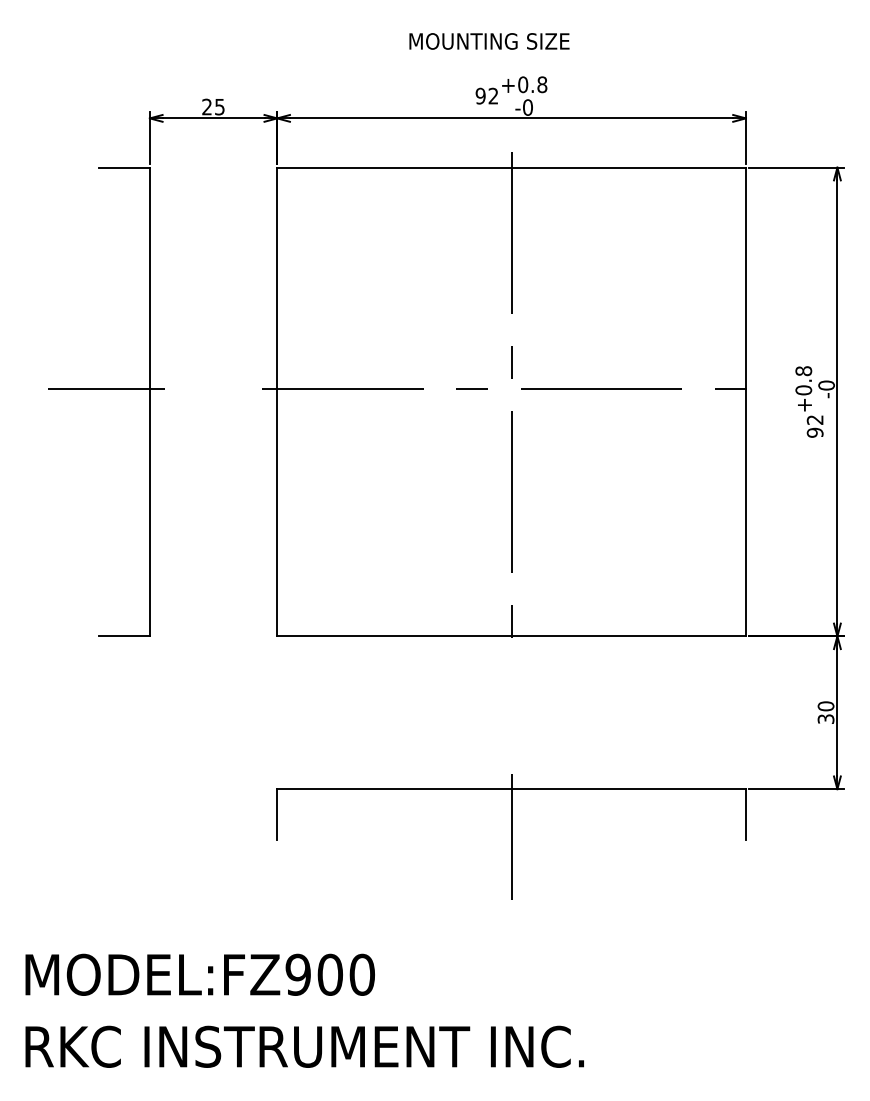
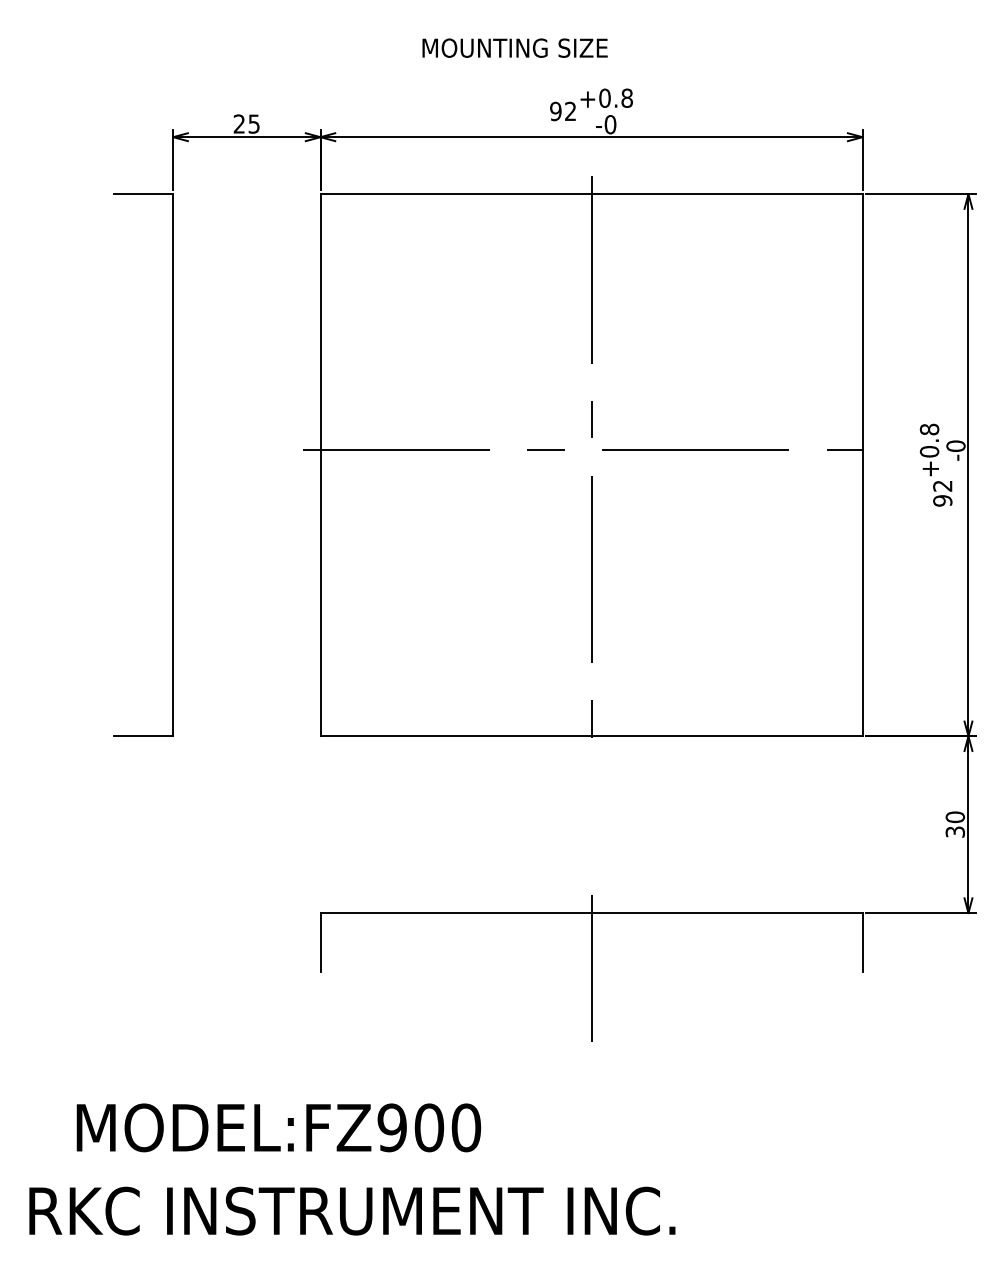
text: (489, 41) -> (515, 48), moved
line: (106, 388) -> (123, 449), removed
text: (199, 974) -> (278, 1127), moved

